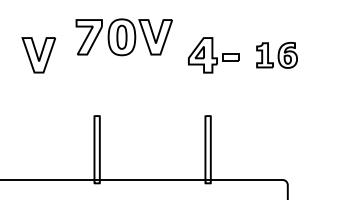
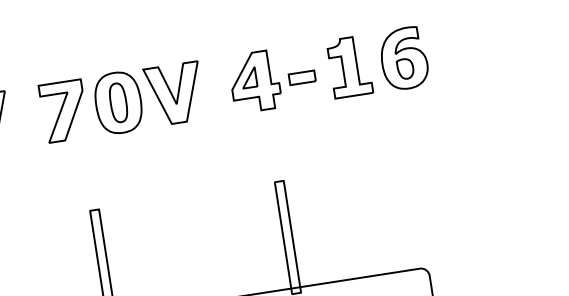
part: (123, 37) -> (121, 102), moved
part: (276, 55) -> (377, 63), size x1.43

